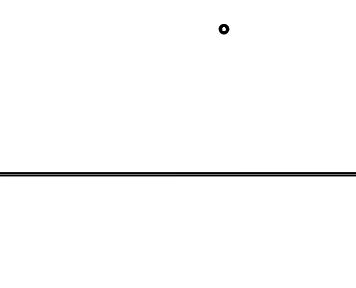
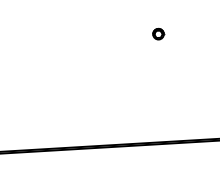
part: (223, 29) -> (158, 34), size x1.67

